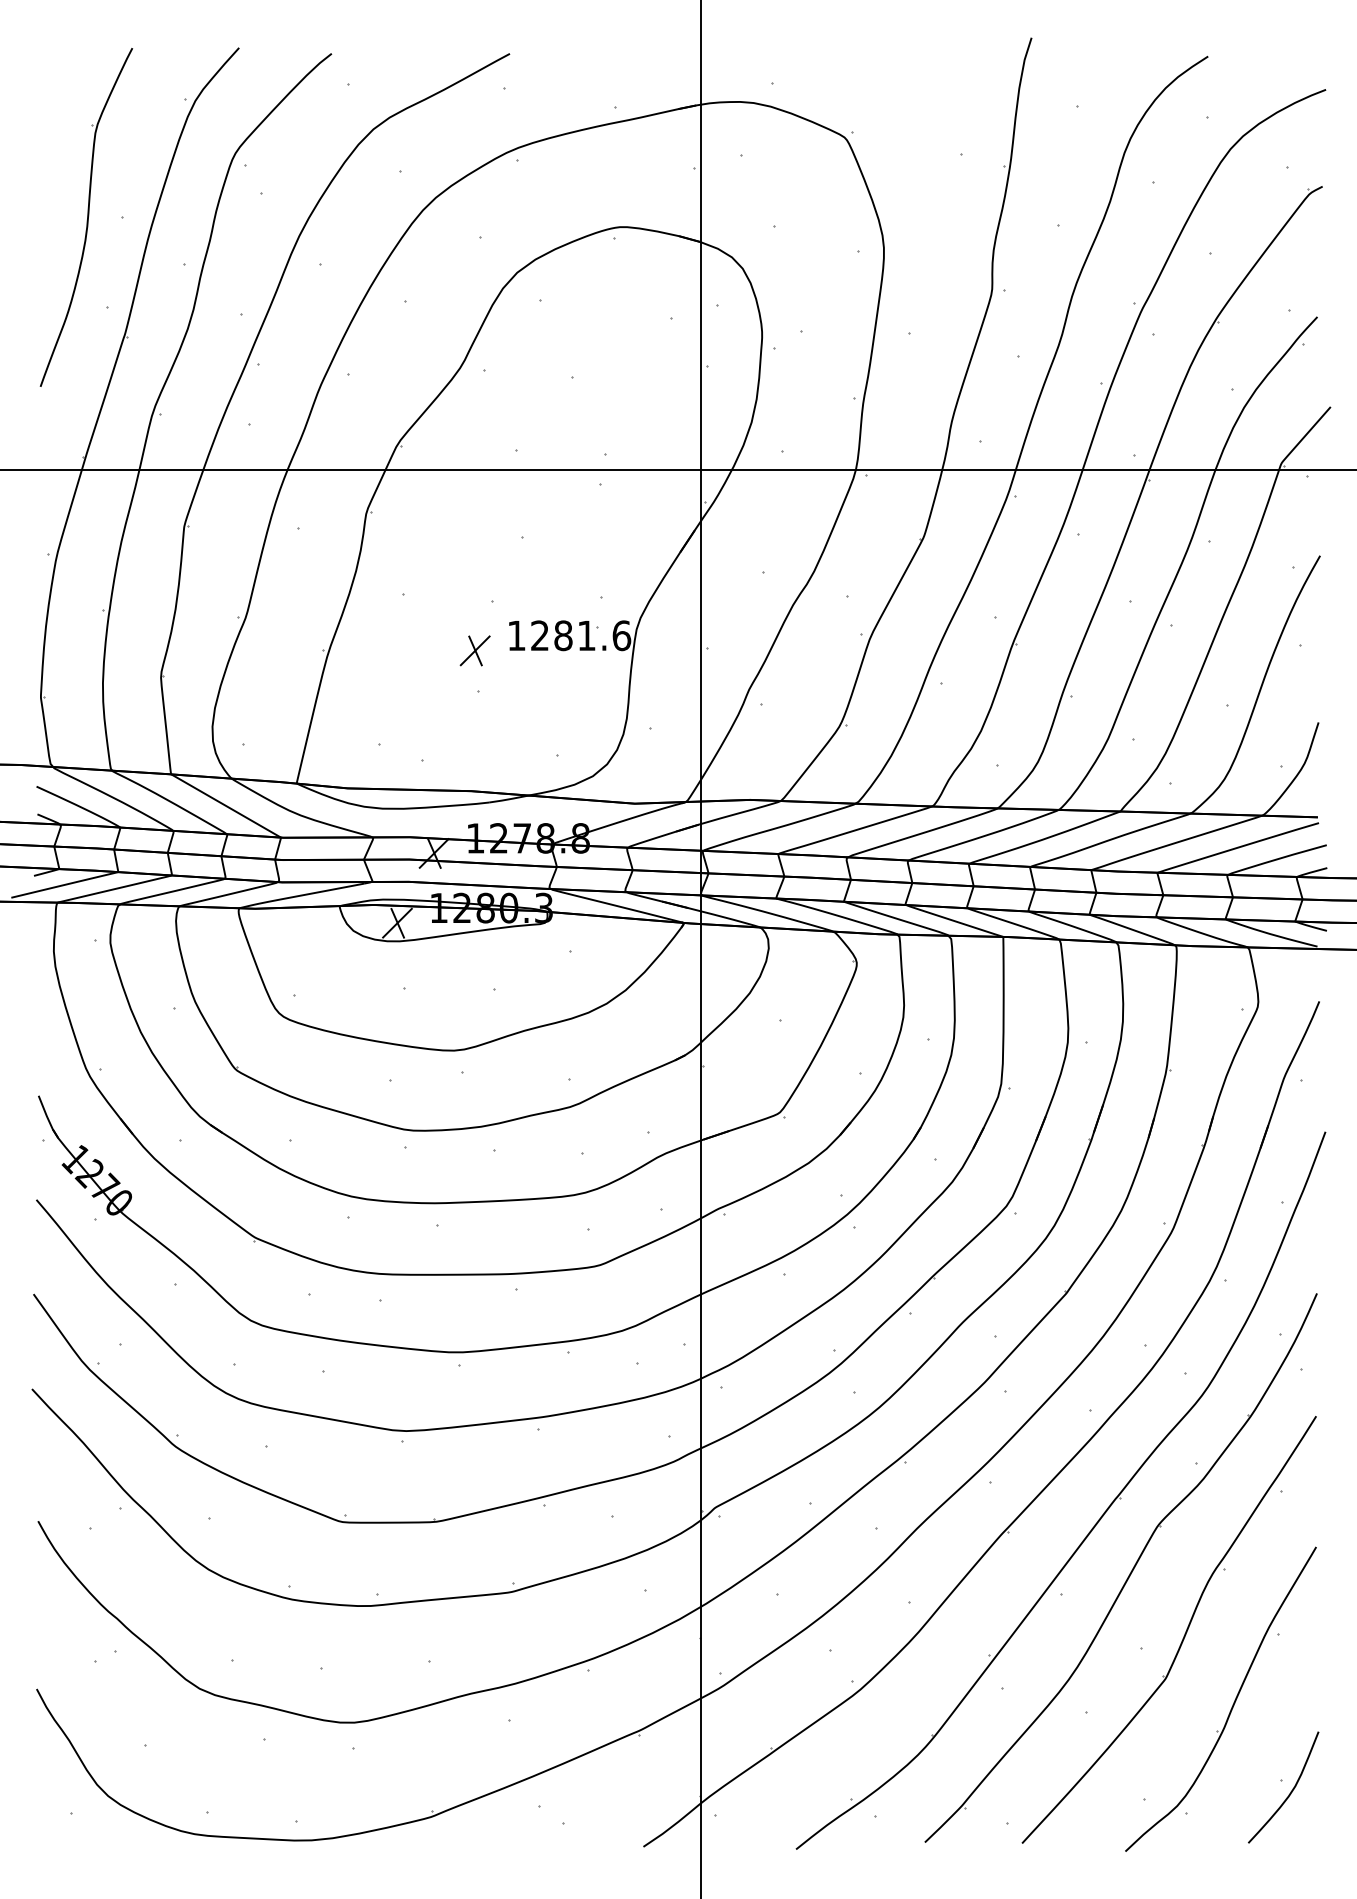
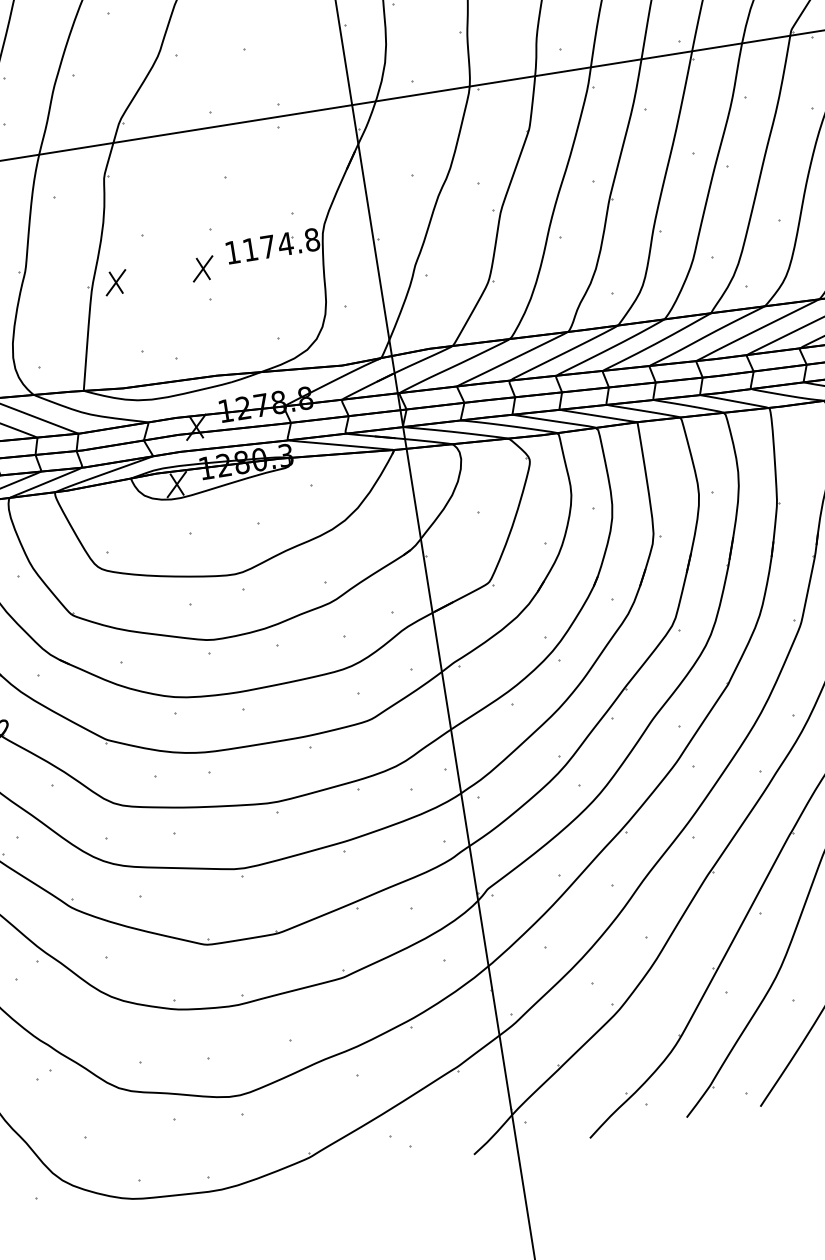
text: (581, 635) -> (281, 244), 1281.6 -> 1174.8
part: (359, 650) -> (115, 282), added

